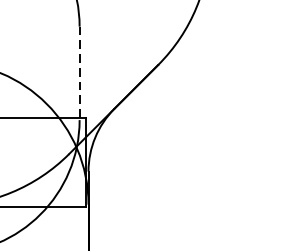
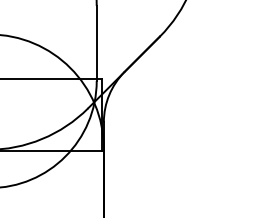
line: (79, 73) -> (96, 43), dashed -> solid

